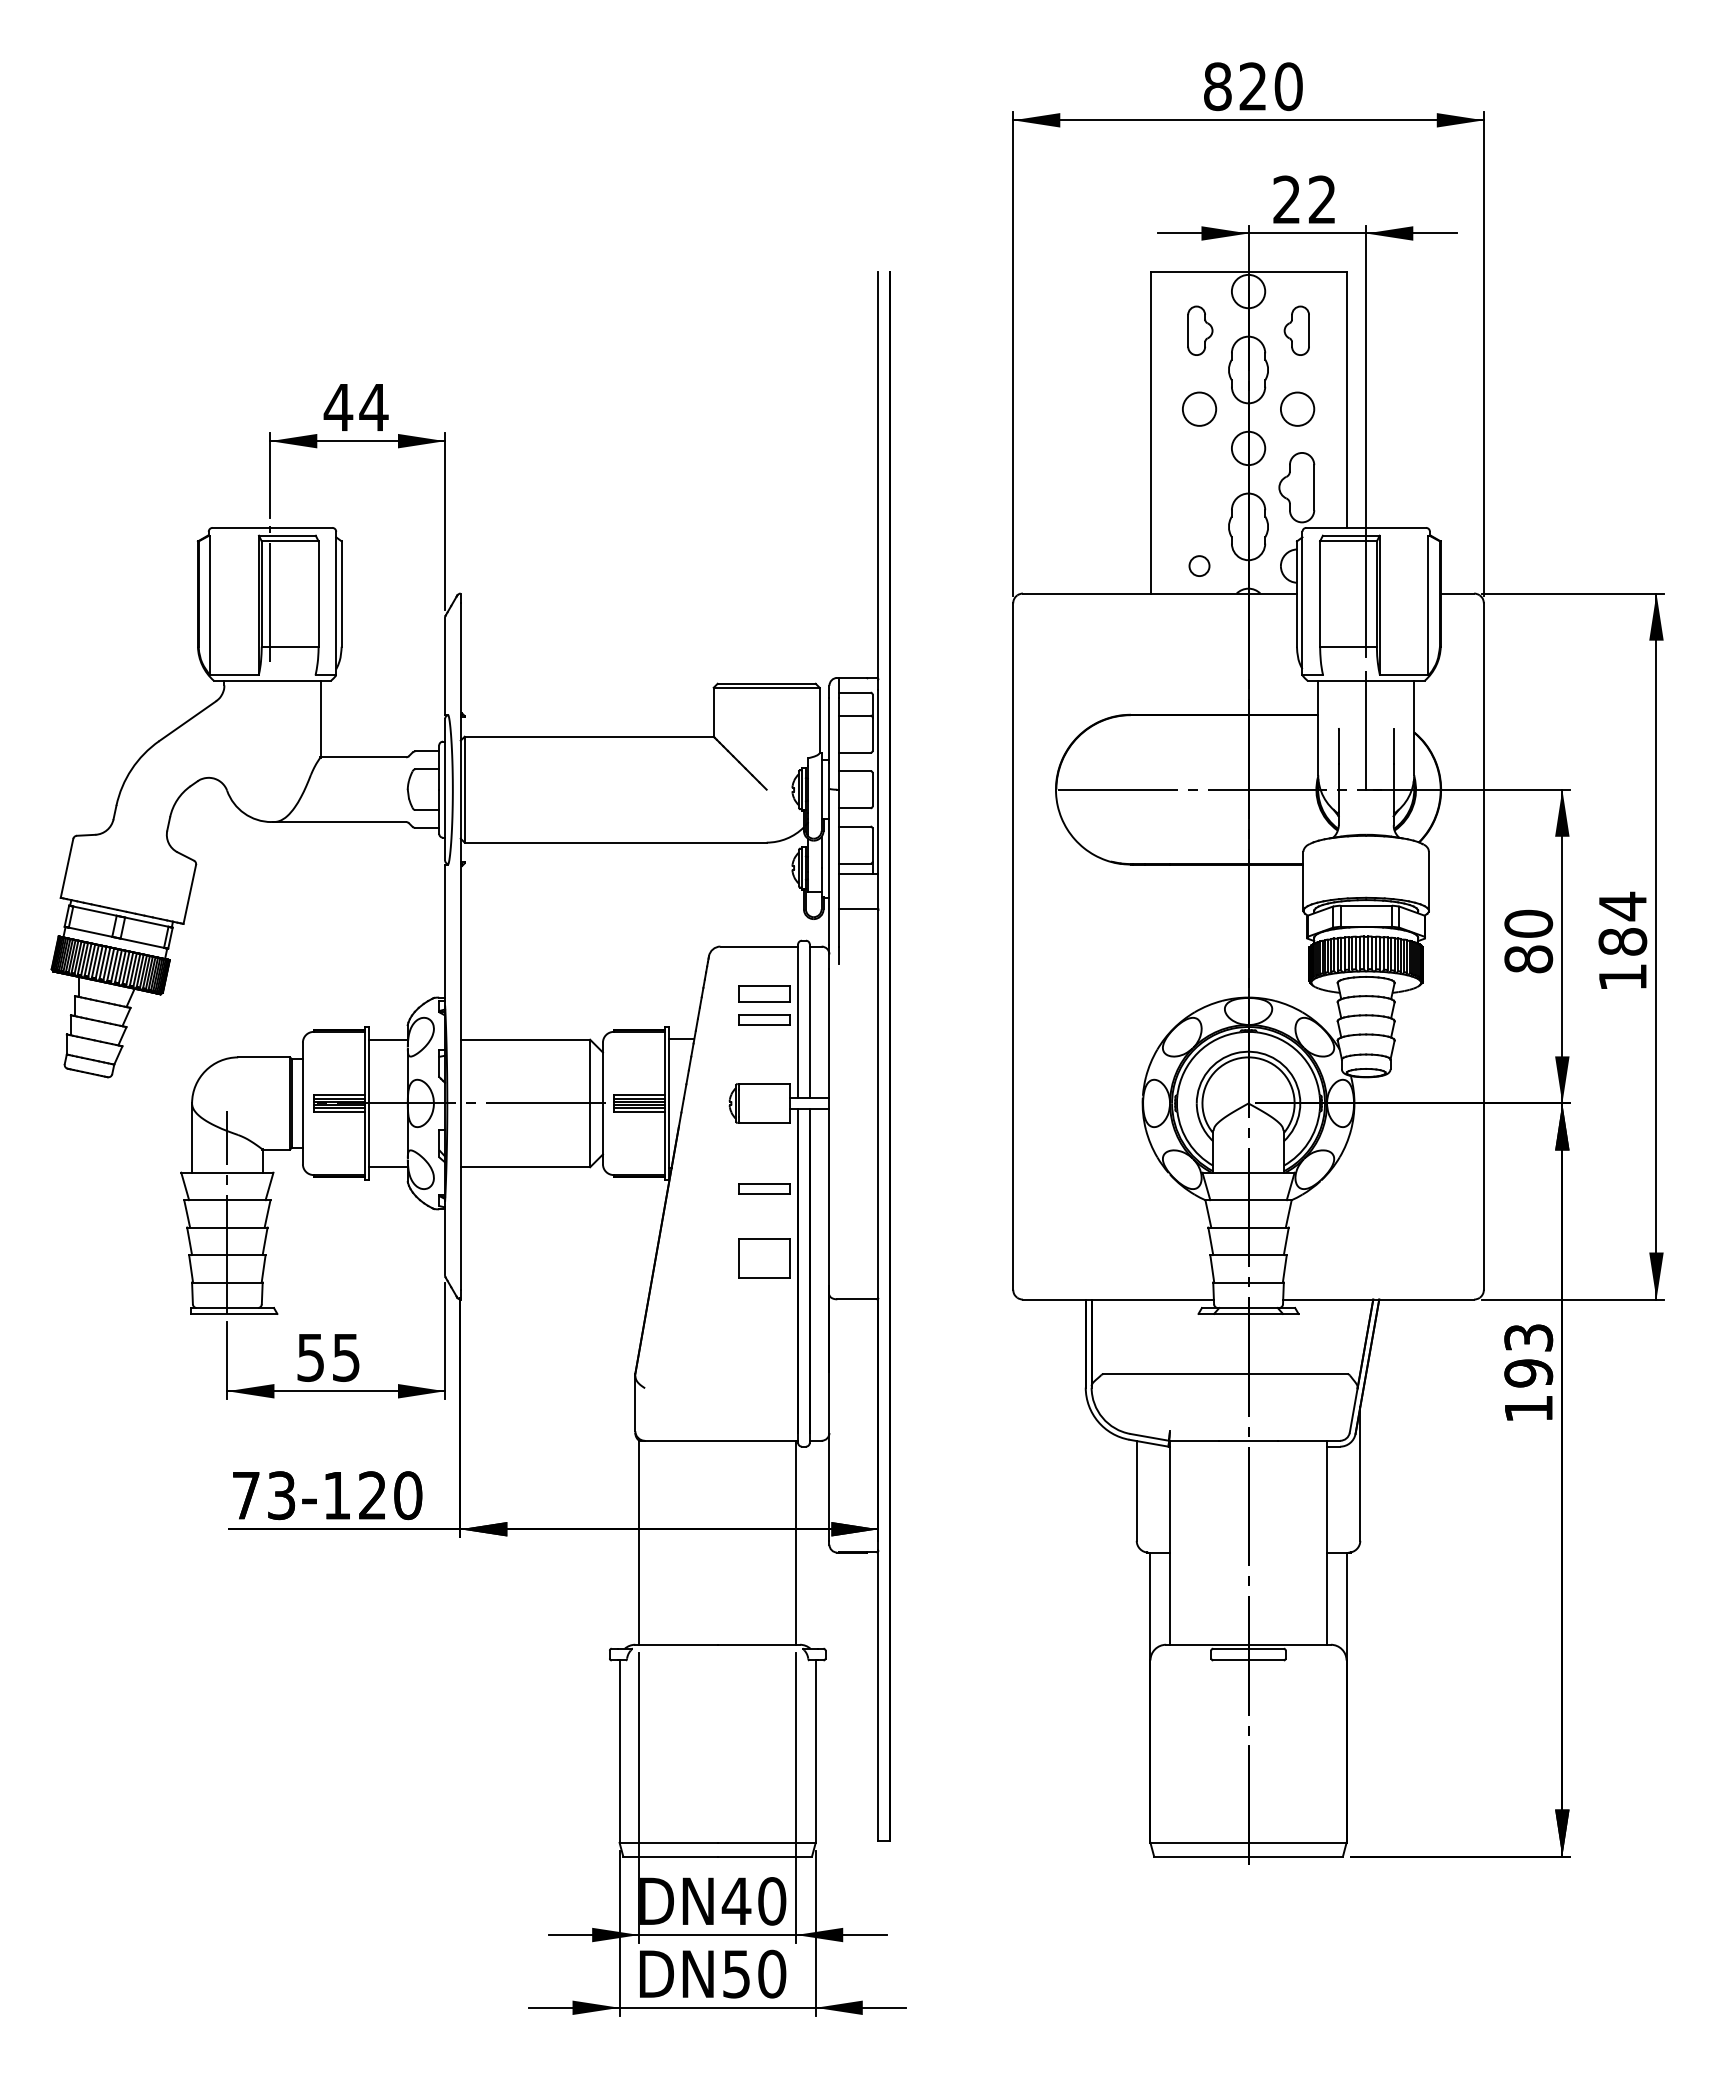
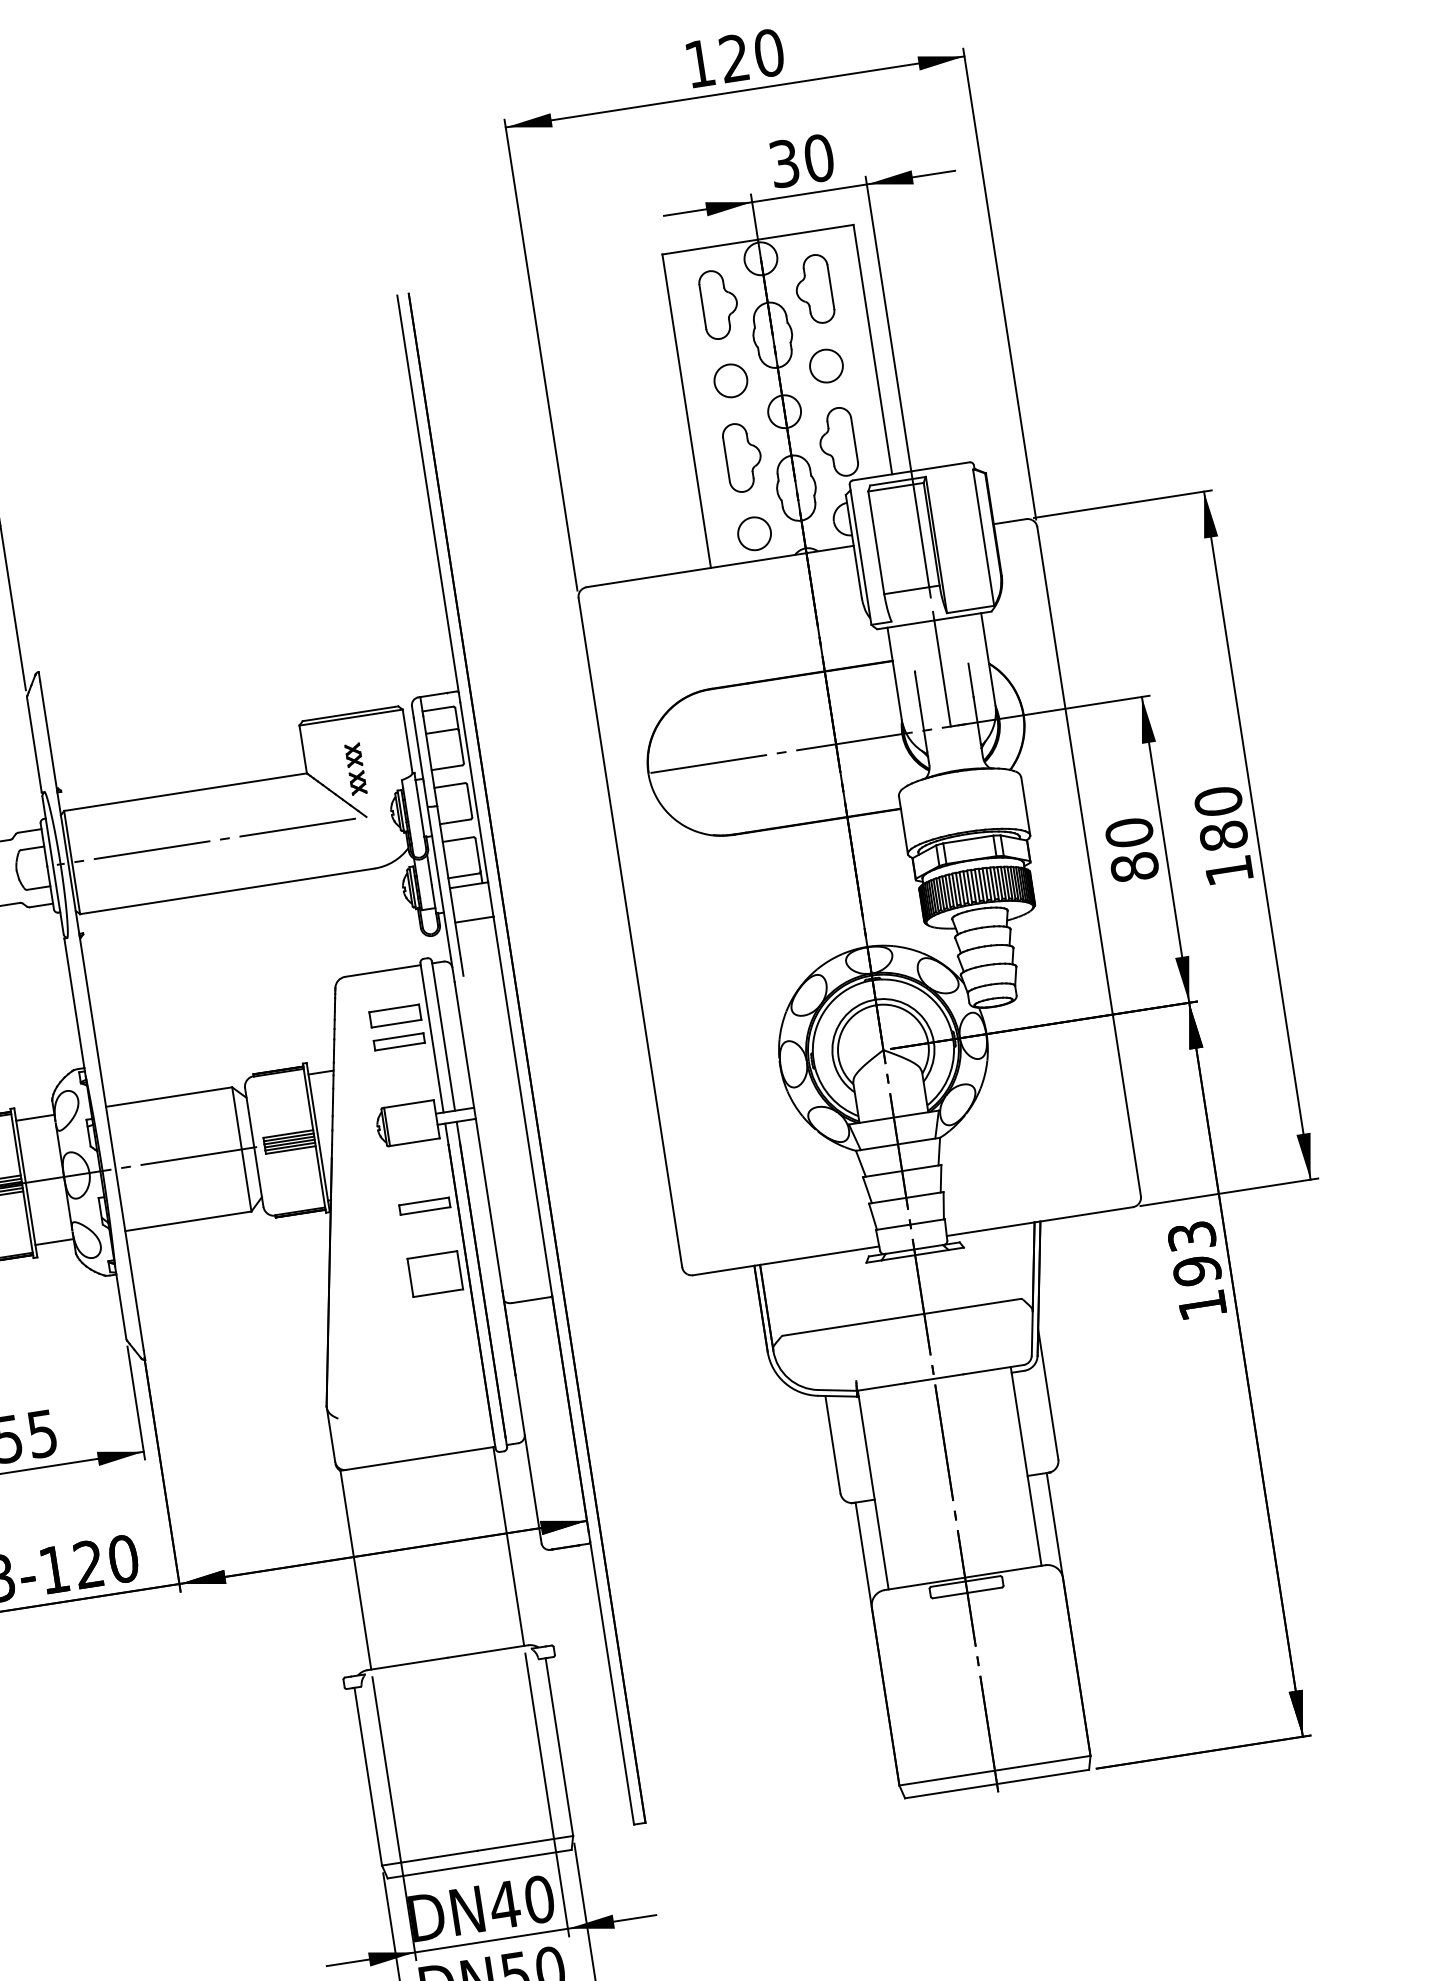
text: (1217, 86) -> (699, 63), 820 -> 120
text: (1304, 199) -> (801, 160), 22 -> 30
part: (1200, 330) -> (719, 304), size x1.43
part: (1296, 330) -> (813, 289), size x1.43
part: (1200, 487) -> (743, 457), added
circle: (1199, 565) -> (754, 533), size x1.67
part: (763, 739) -> (355, 768), added
line: (601, 789) -> (205, 841), added
text: (1622, 906) -> (1218, 801), 184 -> 180

